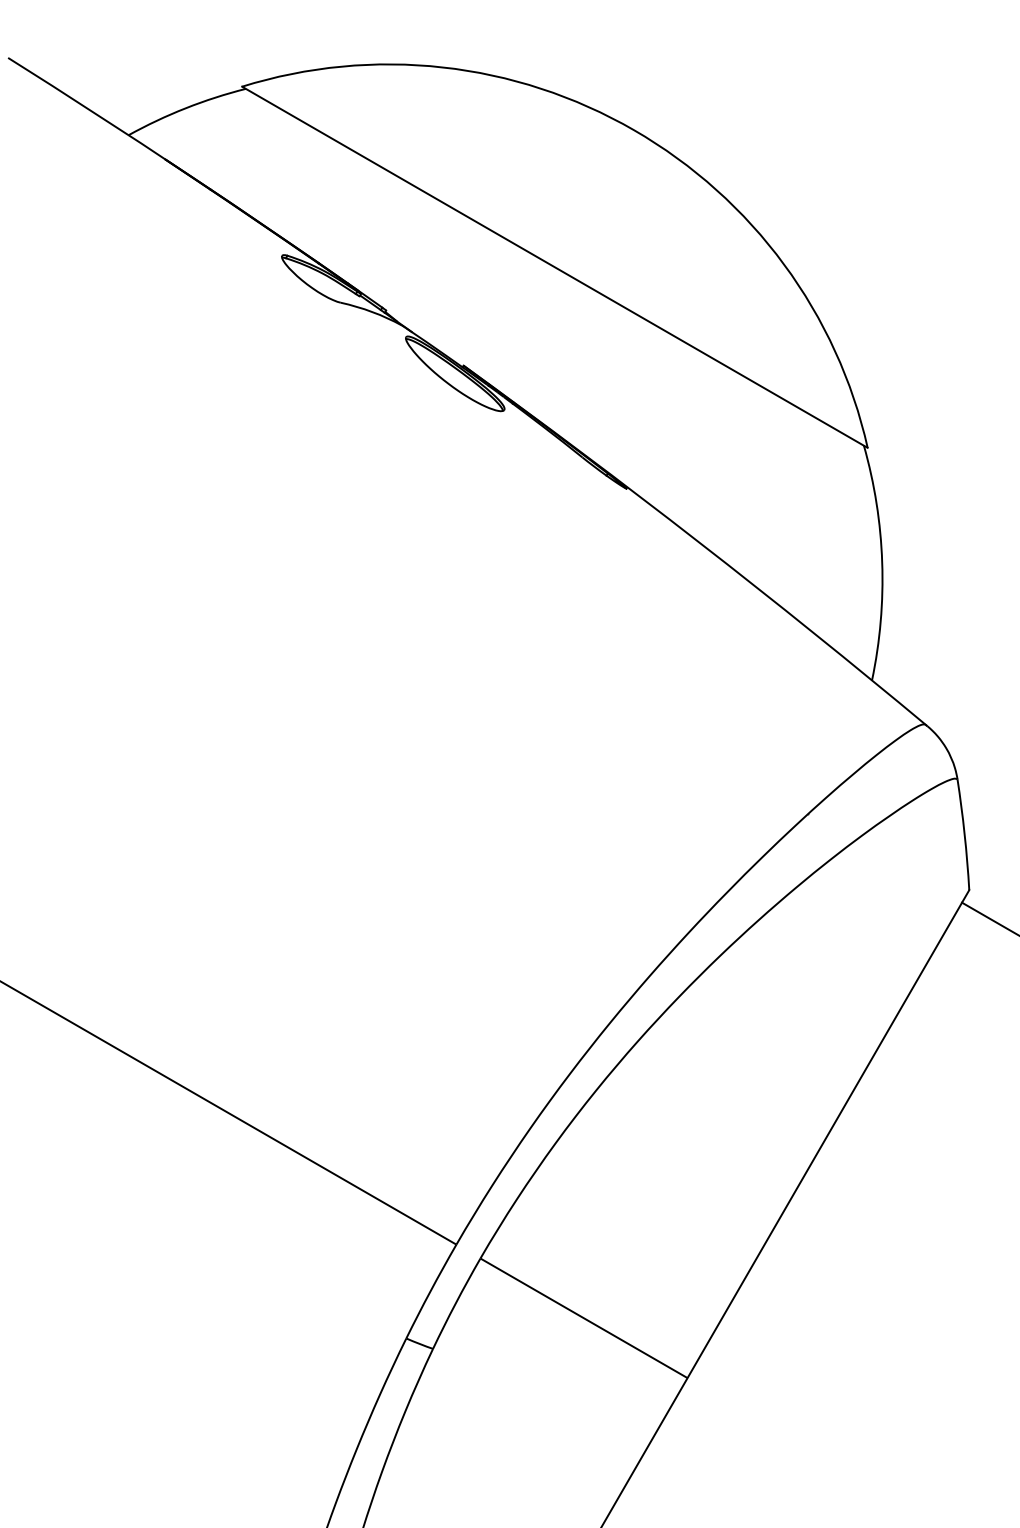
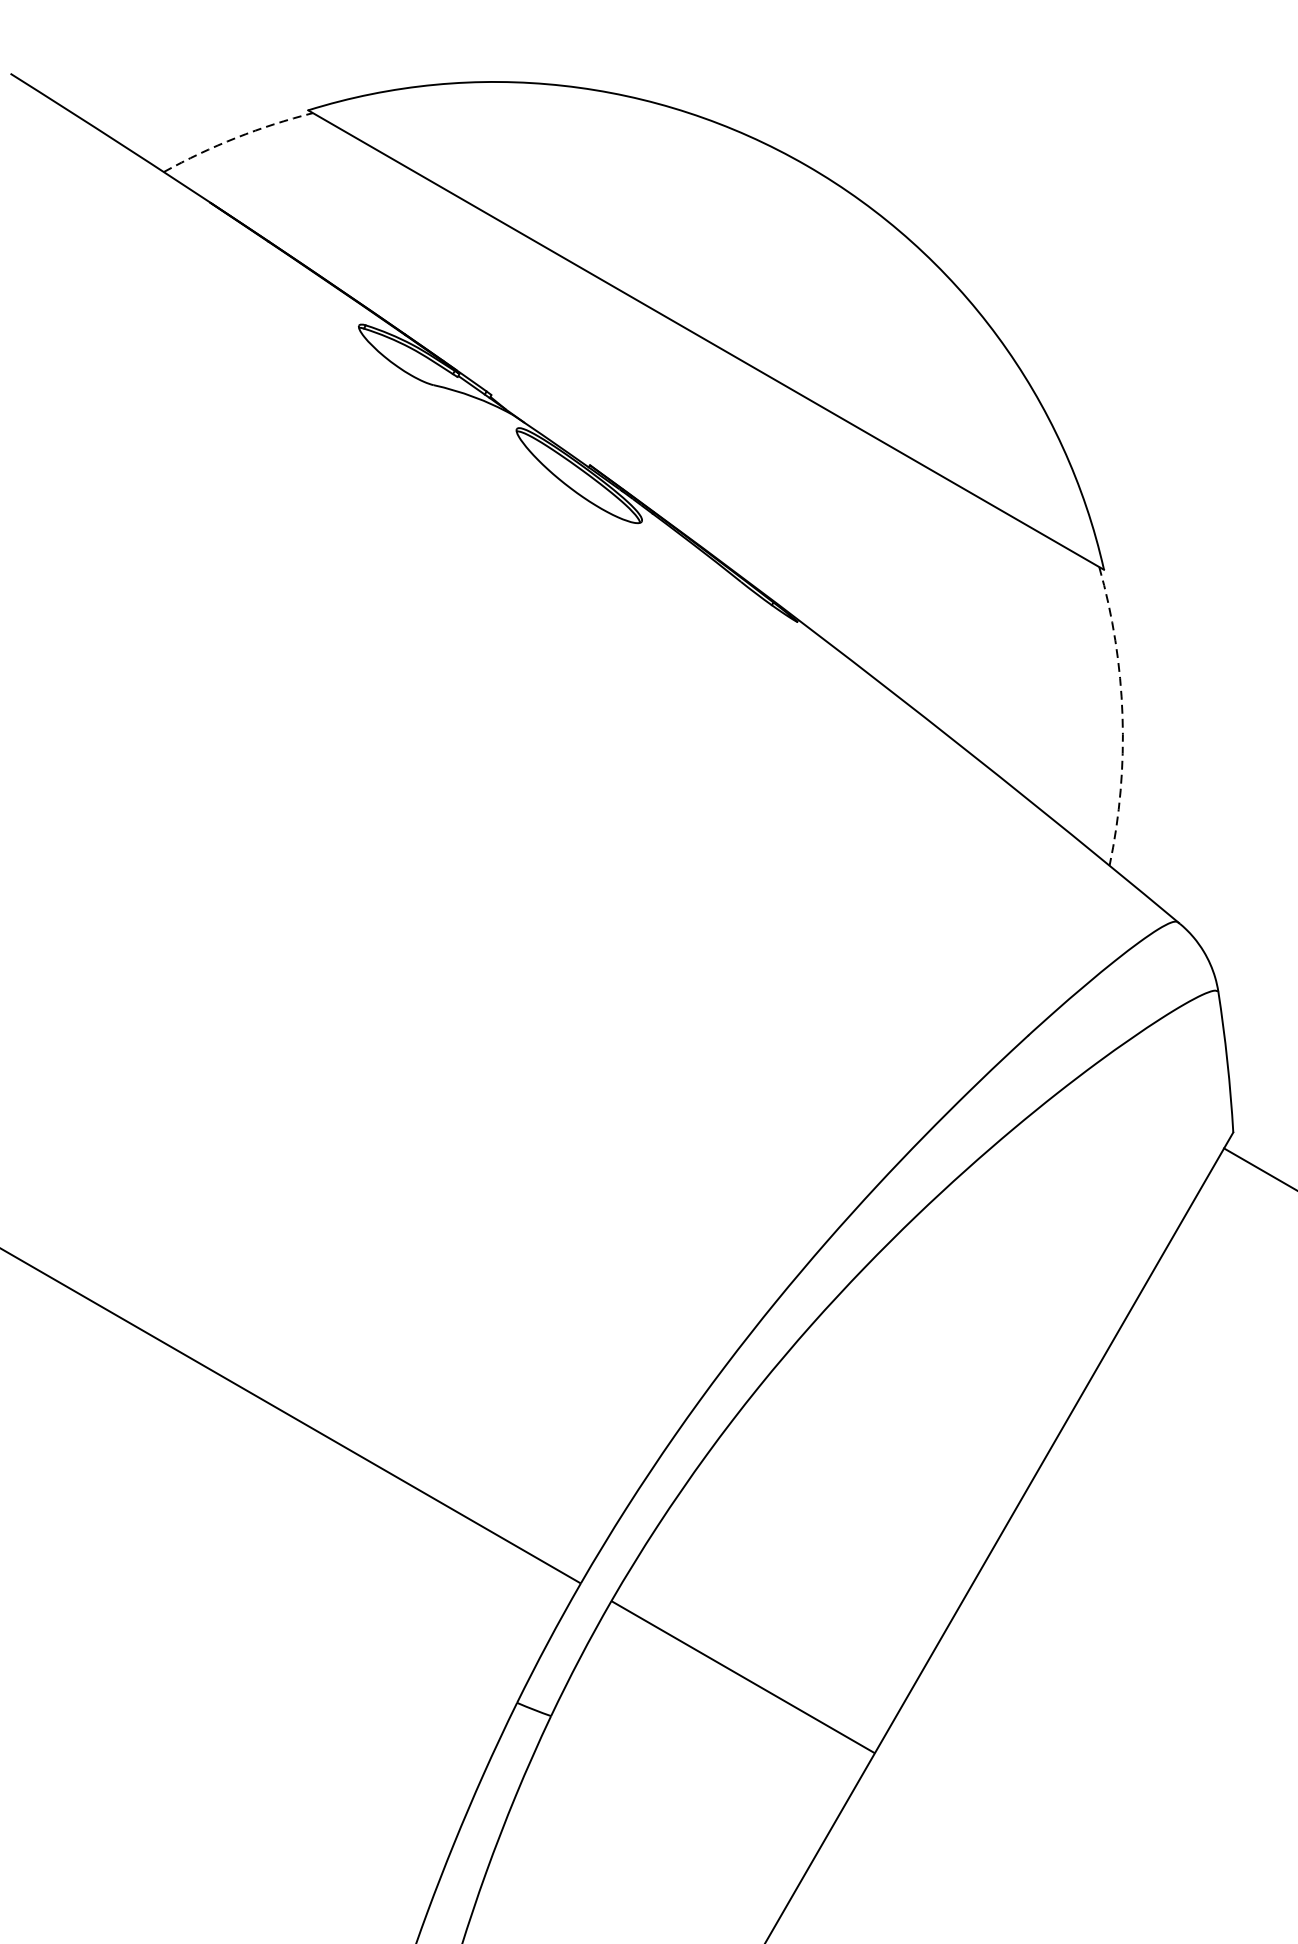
arc: (185, 108) -> (236, 138), solid -> dashed
arc: (882, 562) -> (1122, 715), solid -> dashed

